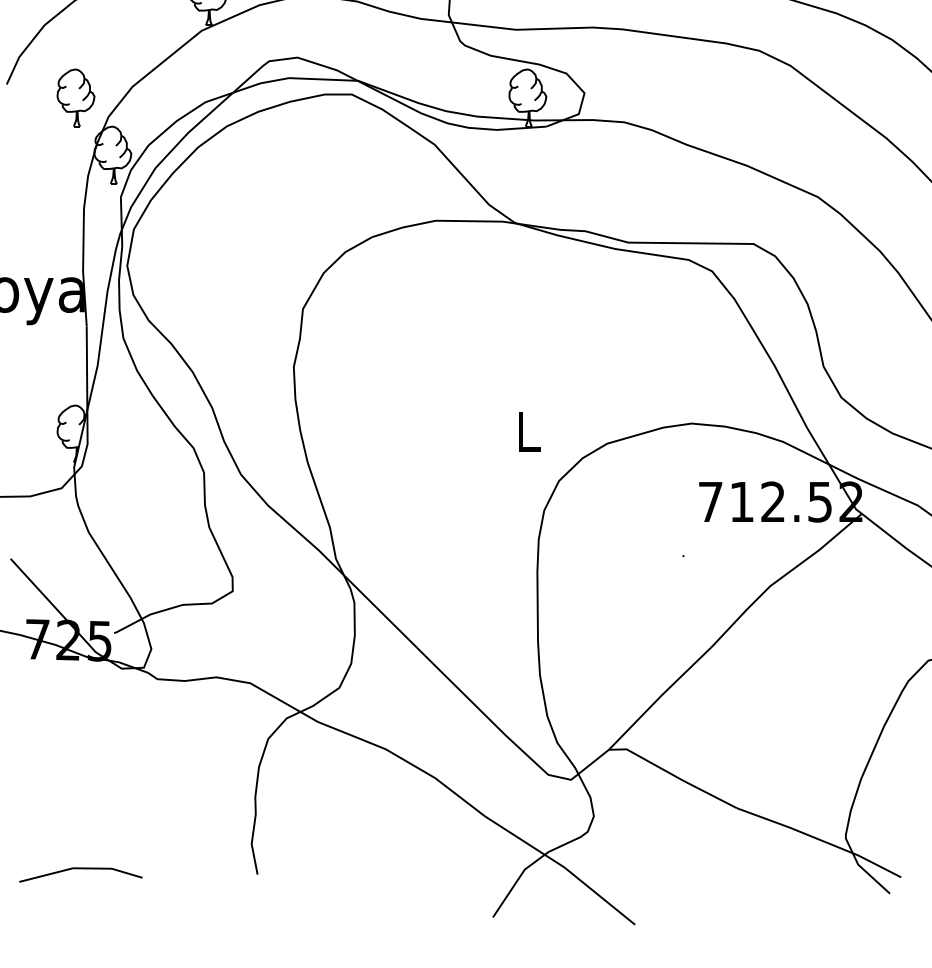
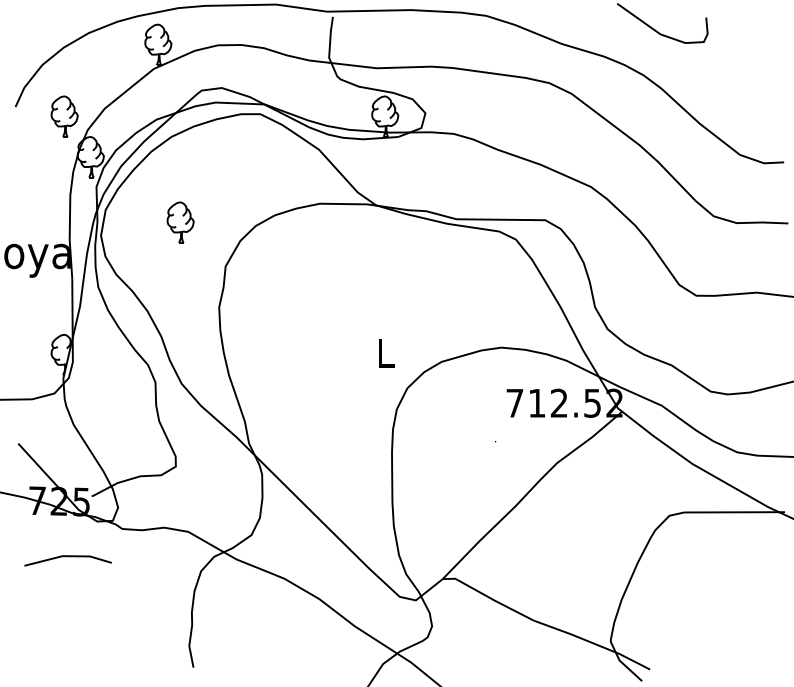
part: (239, 247) -> (180, 222), added
line: (80, 870) -> (67, 557), moved

